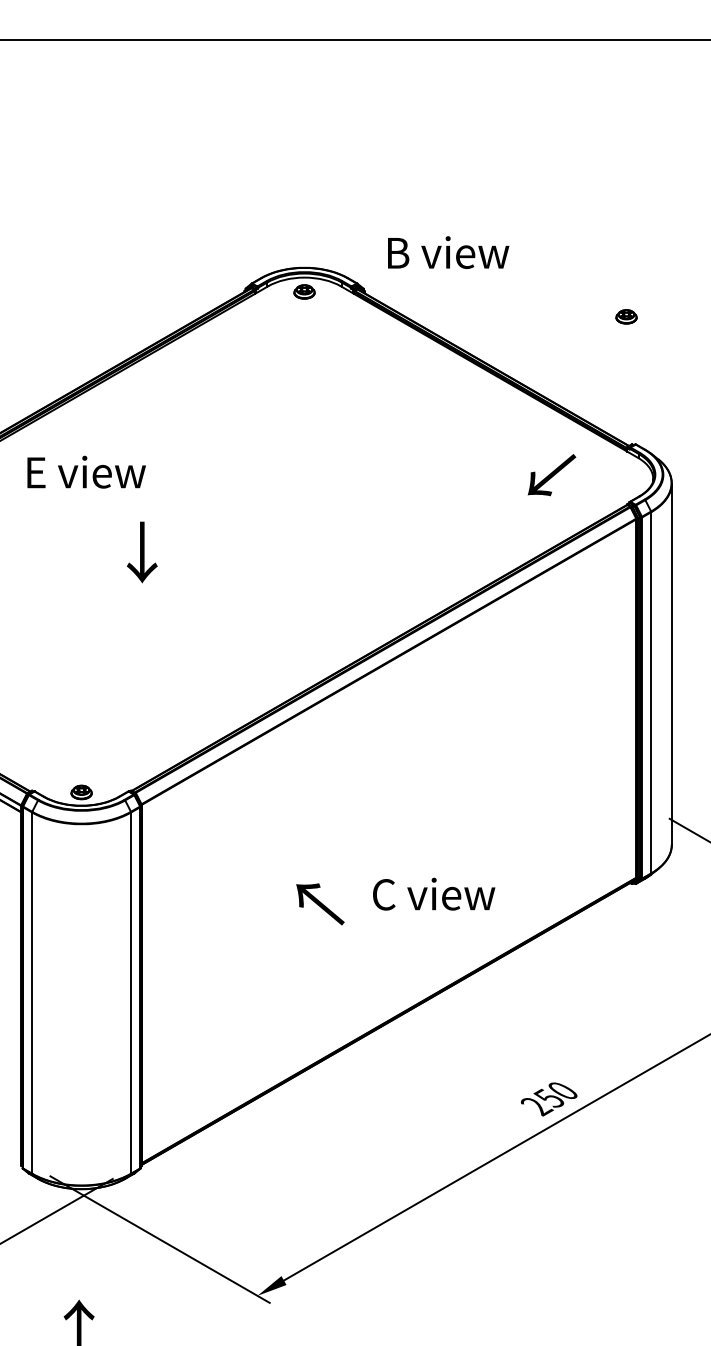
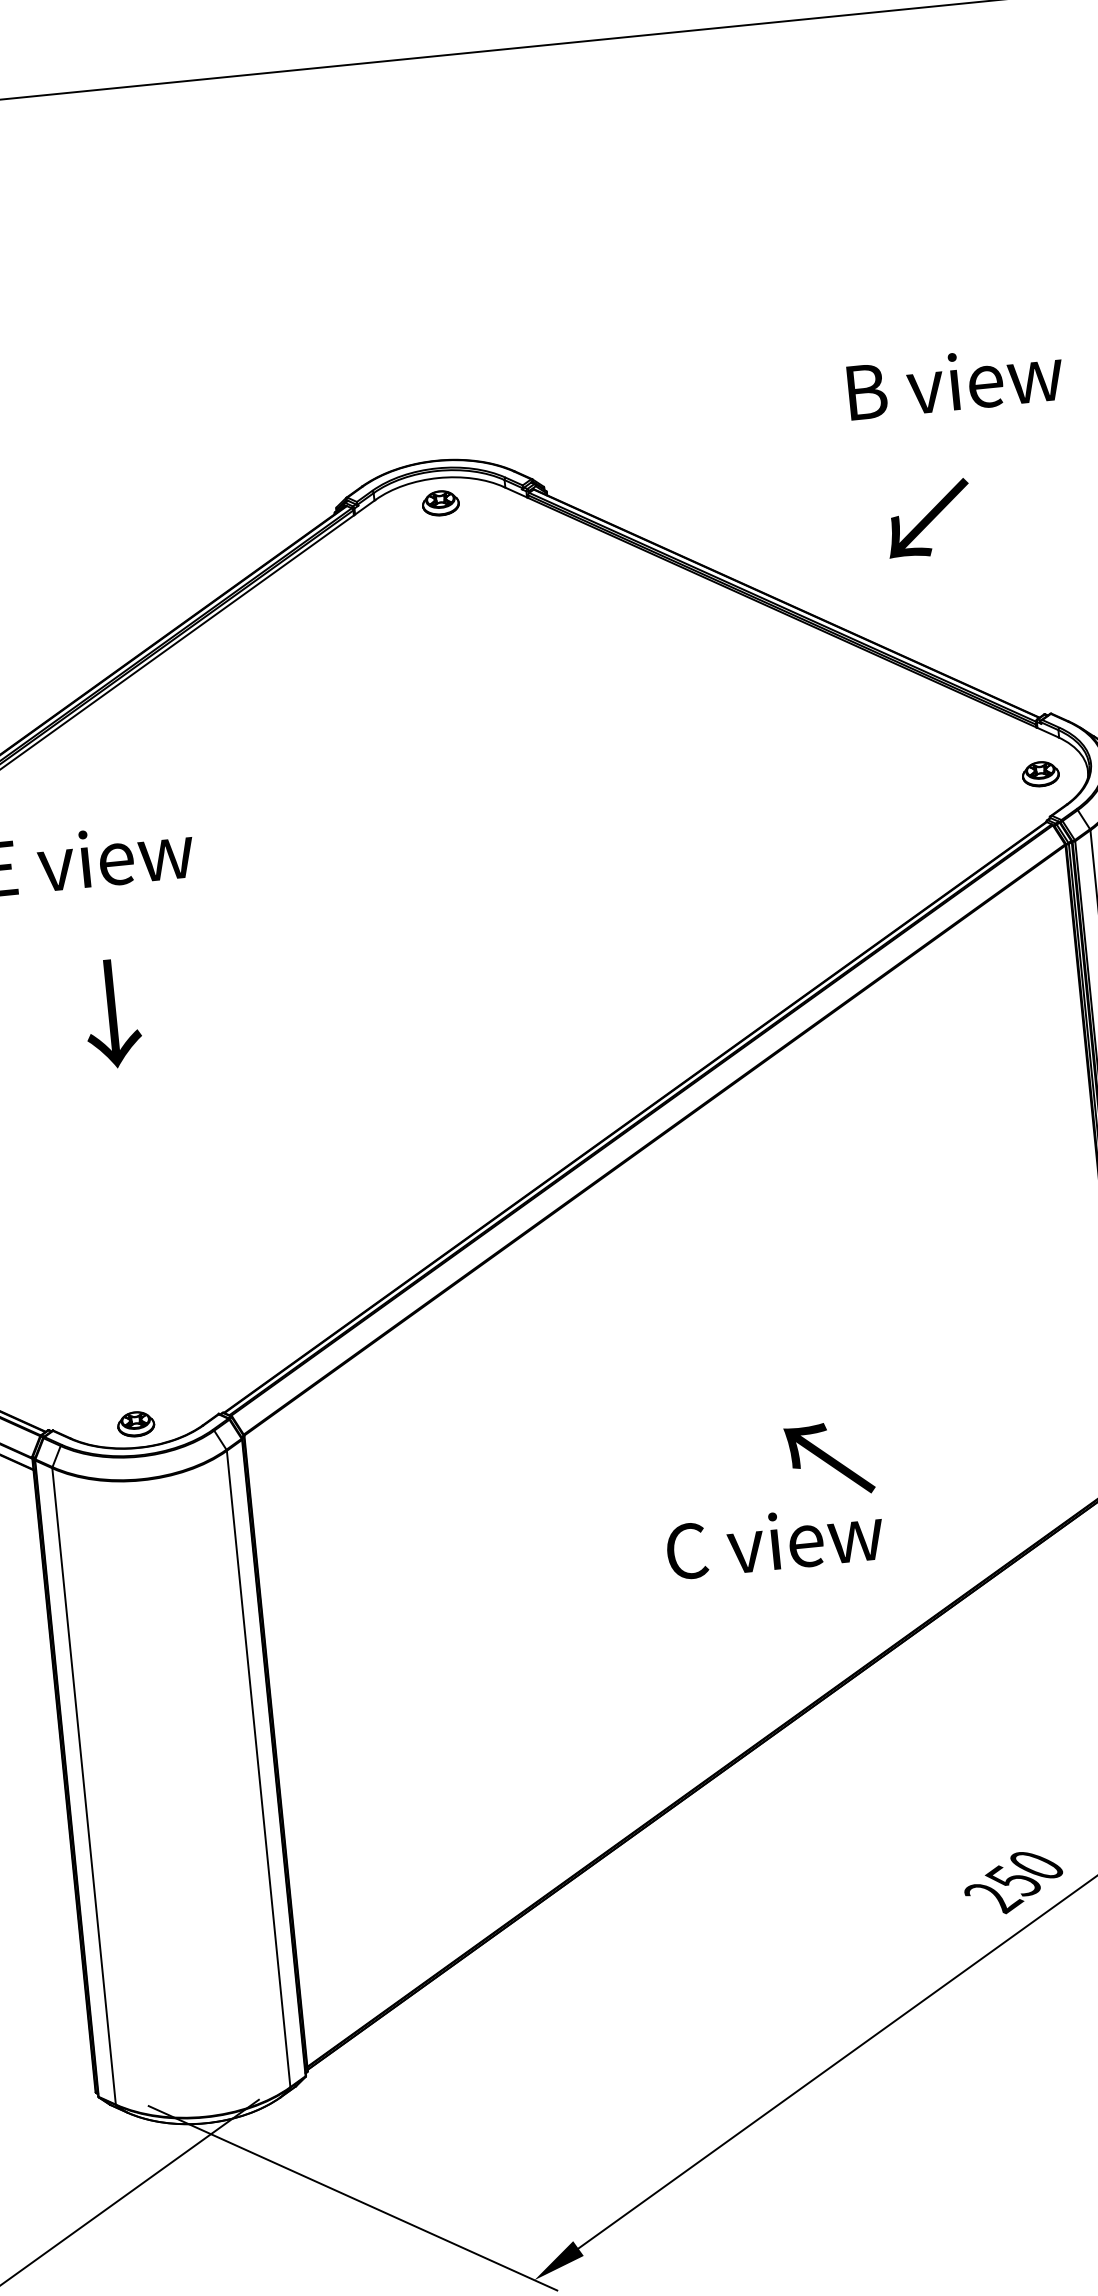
text: (448, 252) -> (955, 381), moved
part: (626, 316) -> (1040, 773), moved
text: (551, 475) -> (928, 519), moved
text: (142, 552) -> (112, 1013), moved
text: (320, 904) -> (829, 1460), moved

